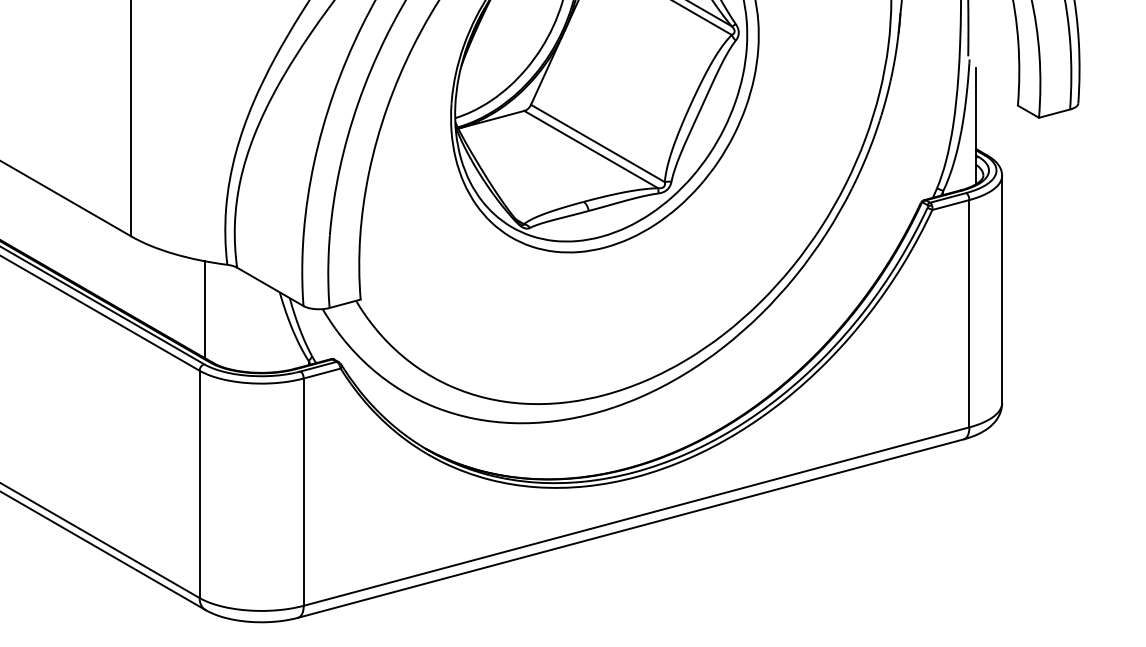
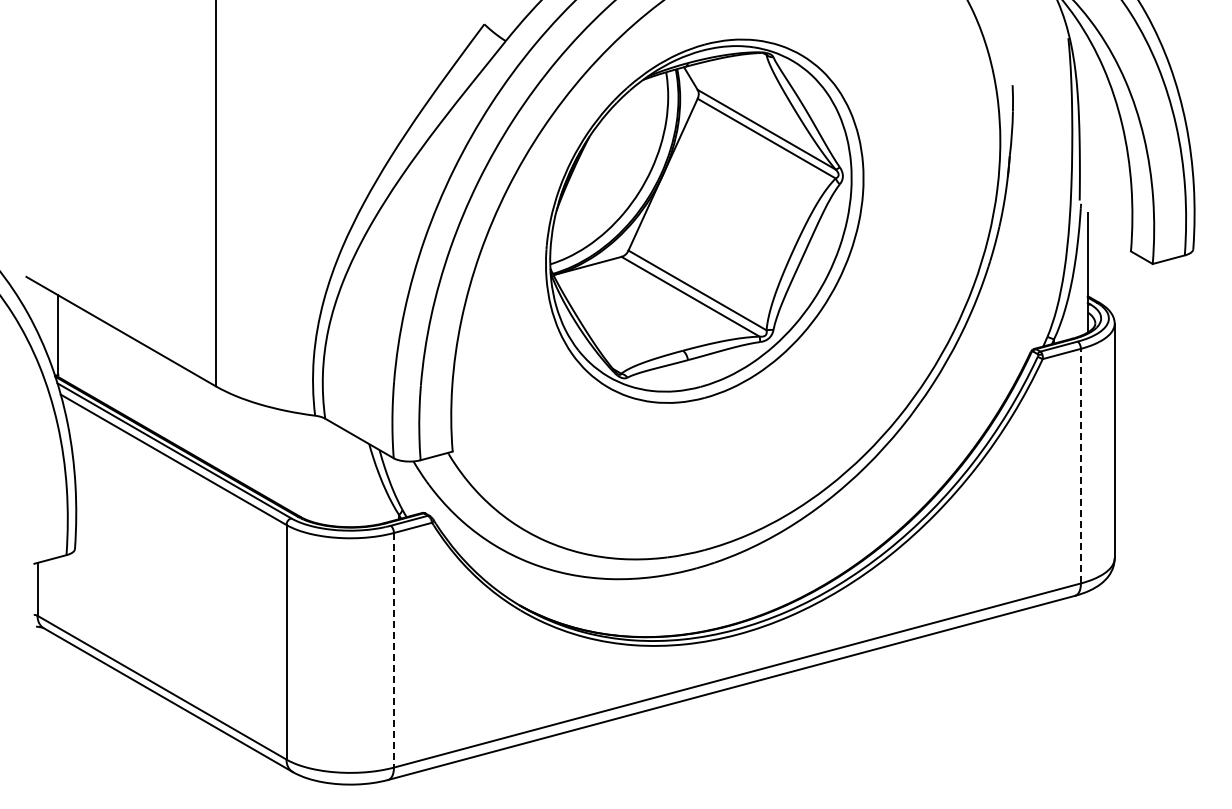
line: (204, 309) -> (291, 461), removed
line: (969, 313) -> (1080, 465), solid -> dashed
line: (303, 492) -> (393, 650), solid -> dashed

